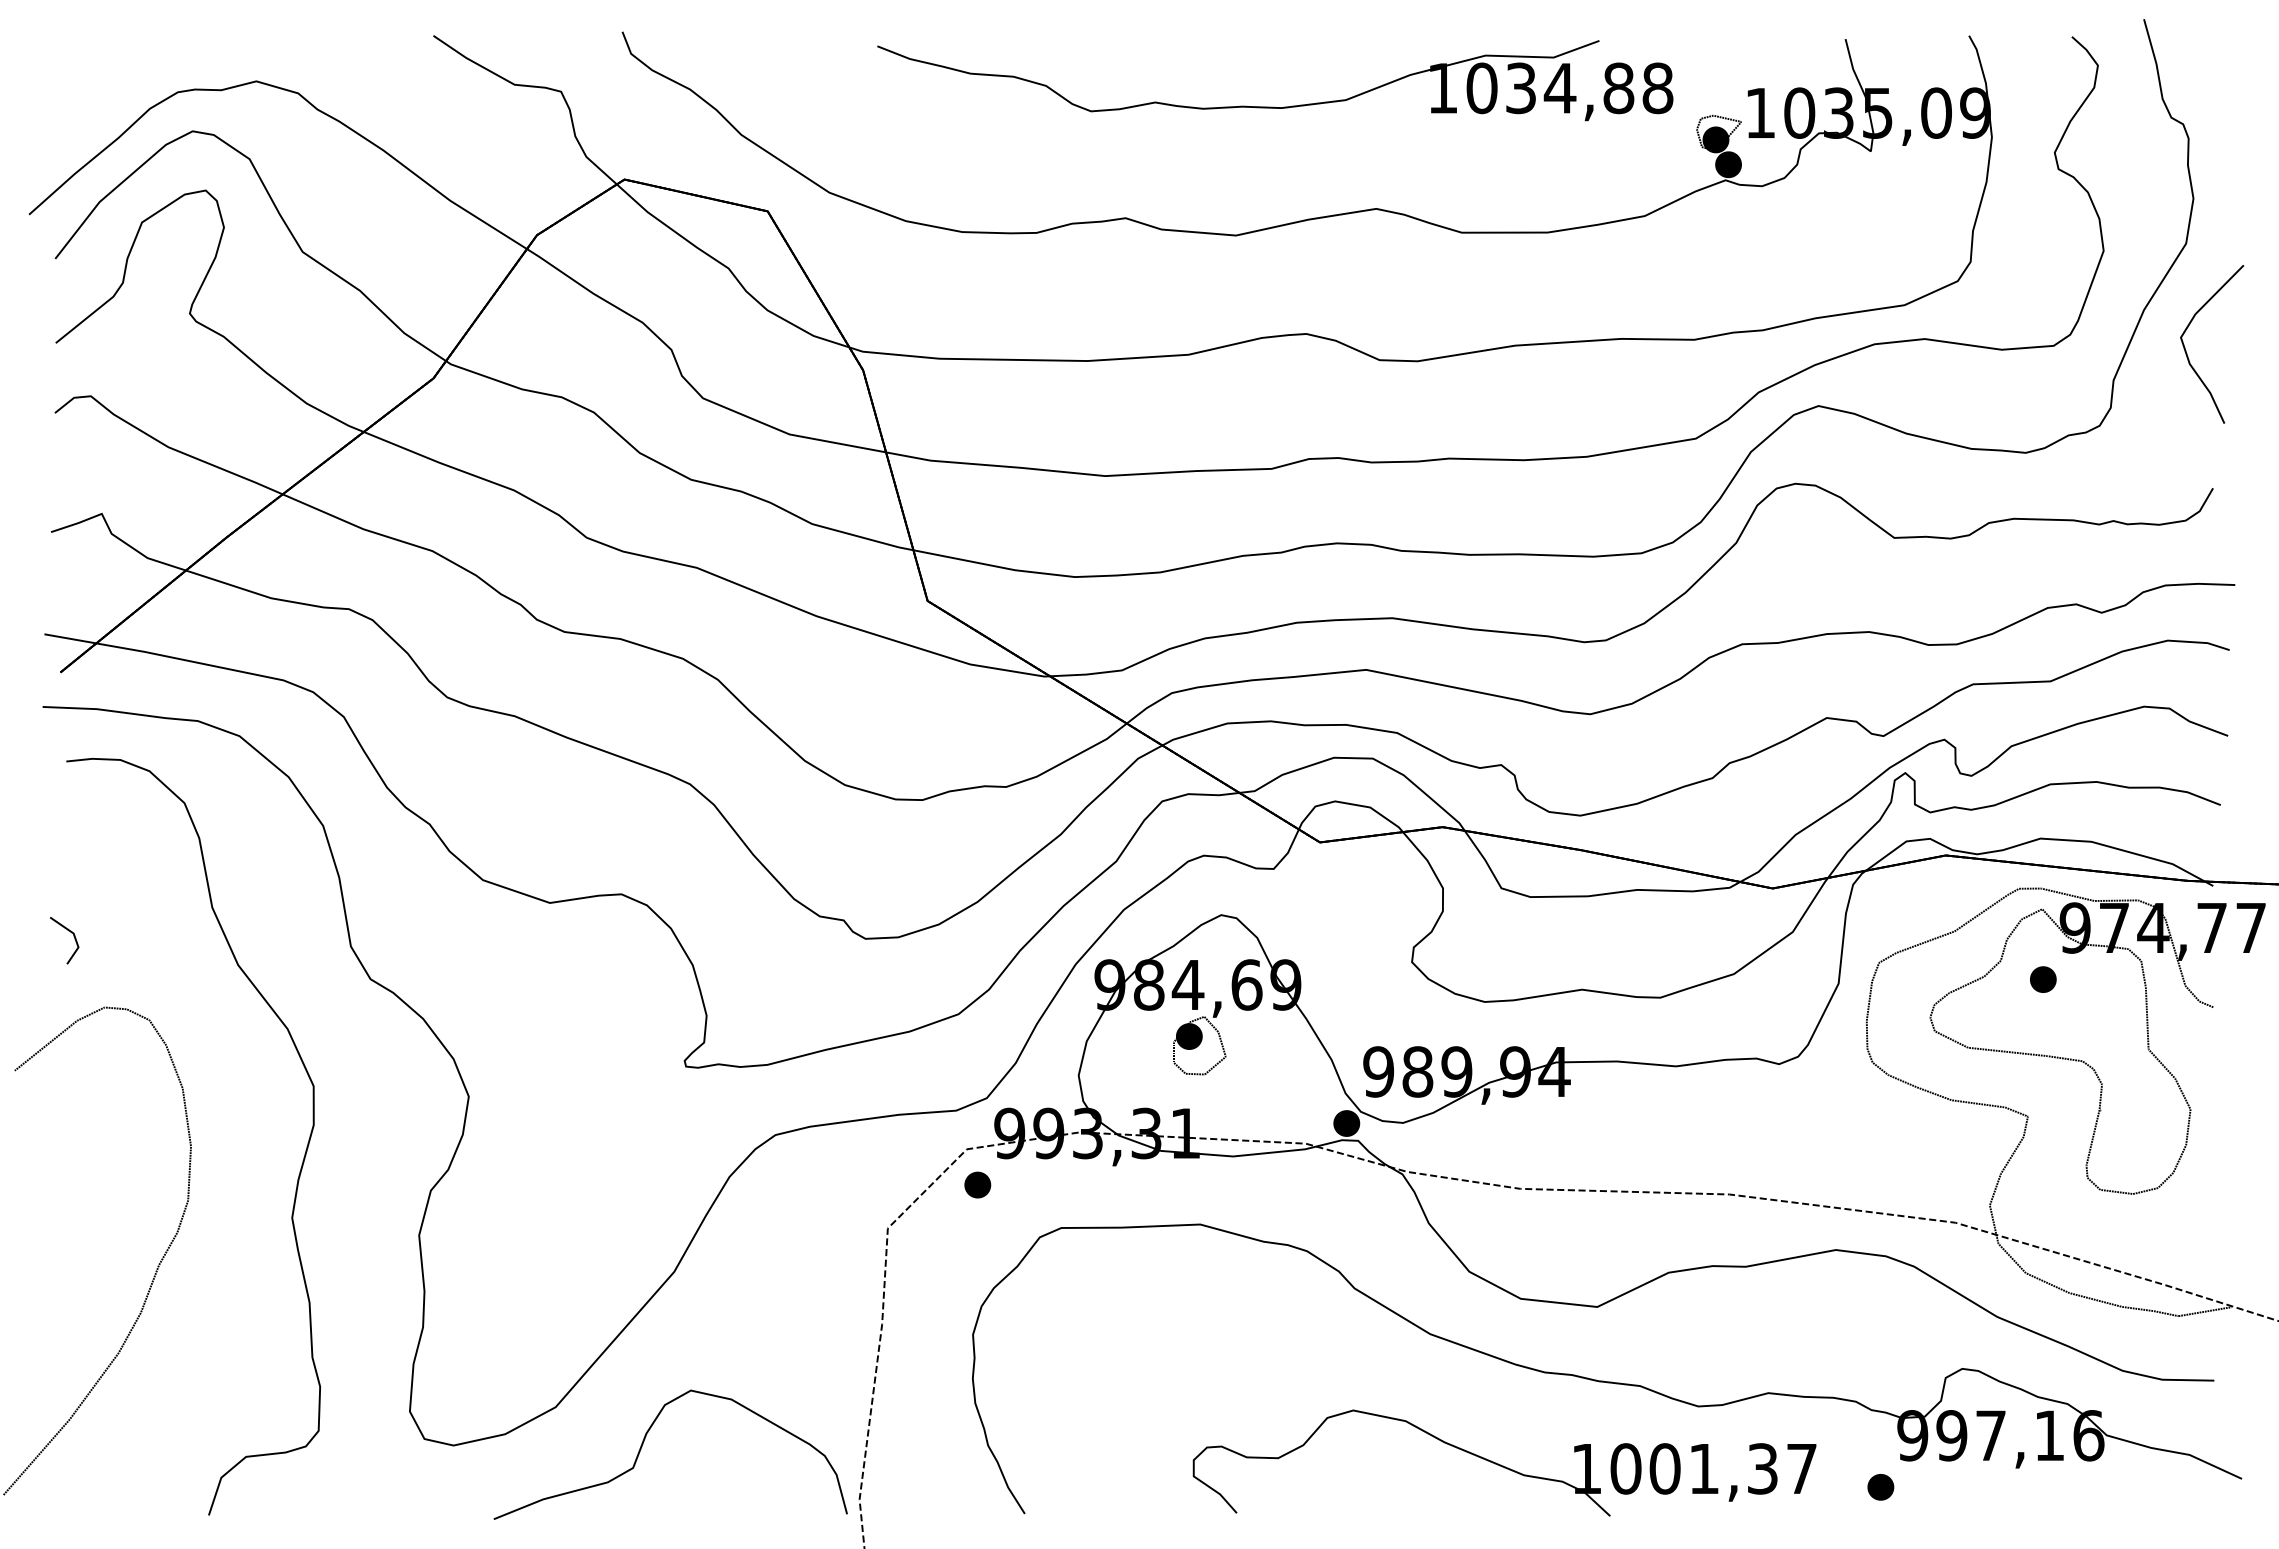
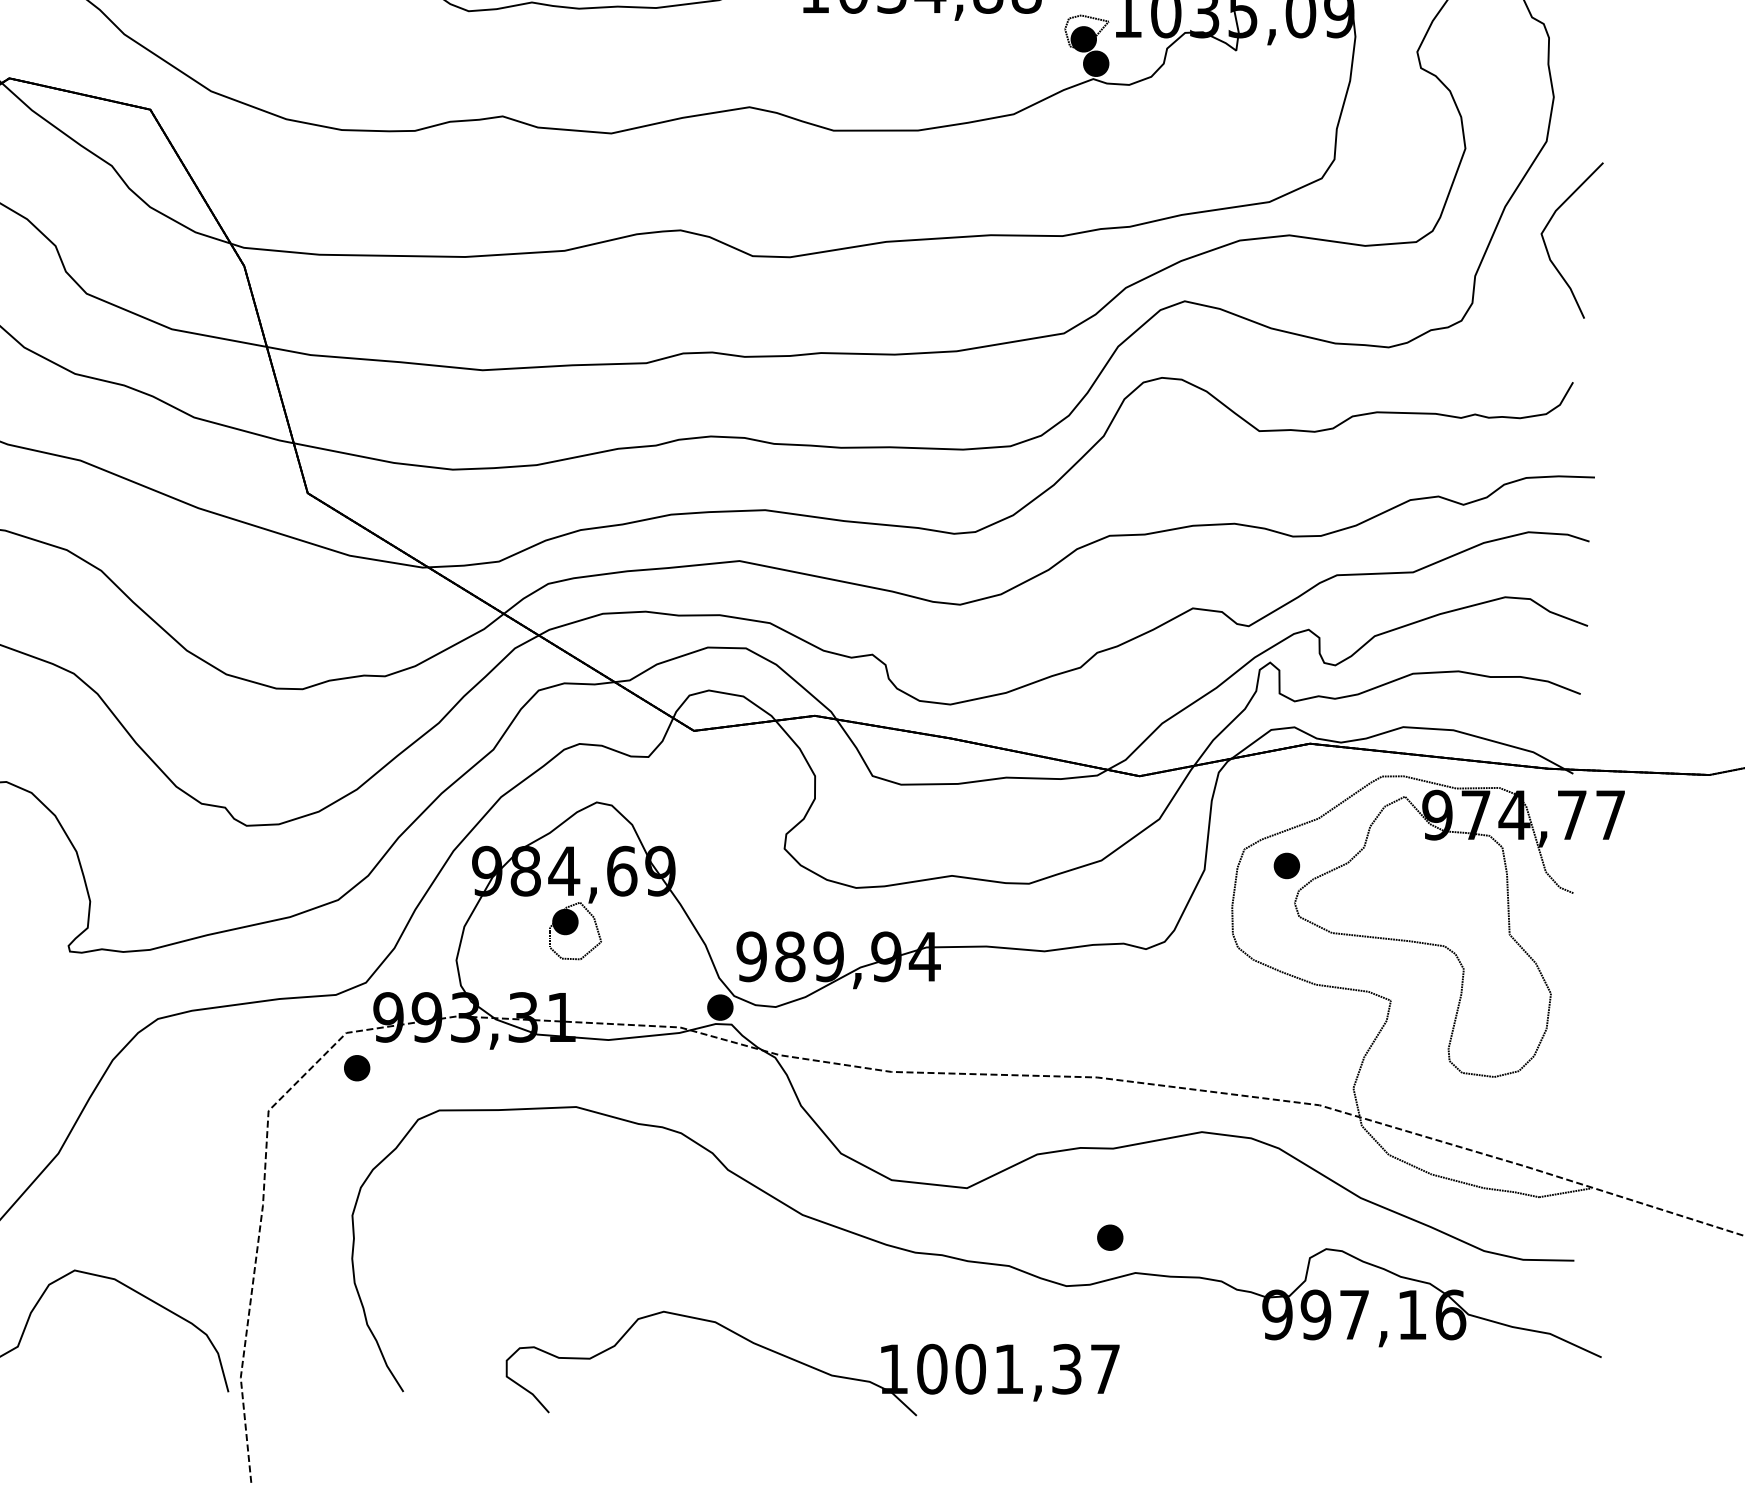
part: (2043, 979) -> (1287, 865), moved
part: (1504, 1462) -> (812, 1362), moved
part: (1880, 1487) -> (1109, 1237), moved

